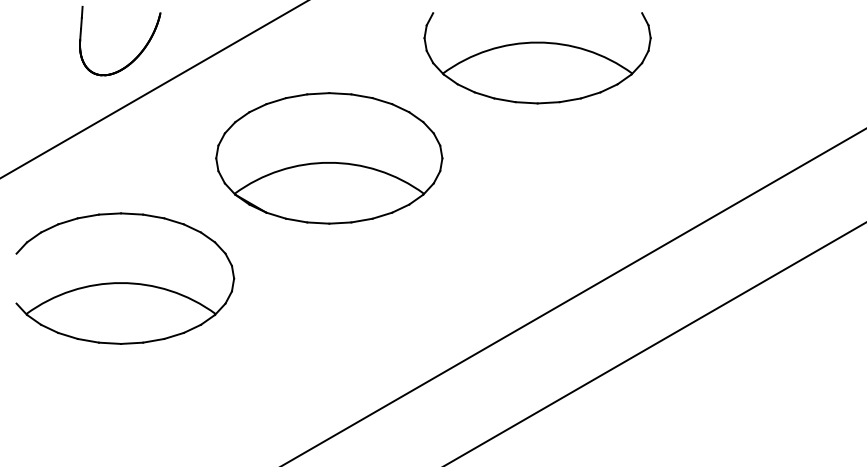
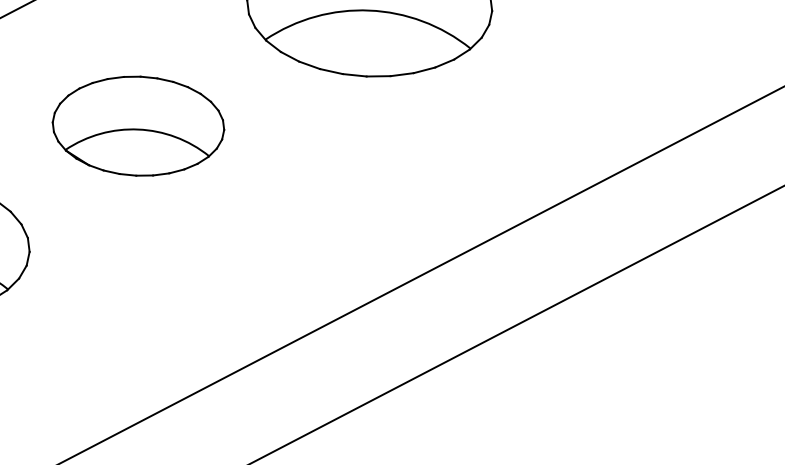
part: (329, 158) -> (138, 126), size x0.7

